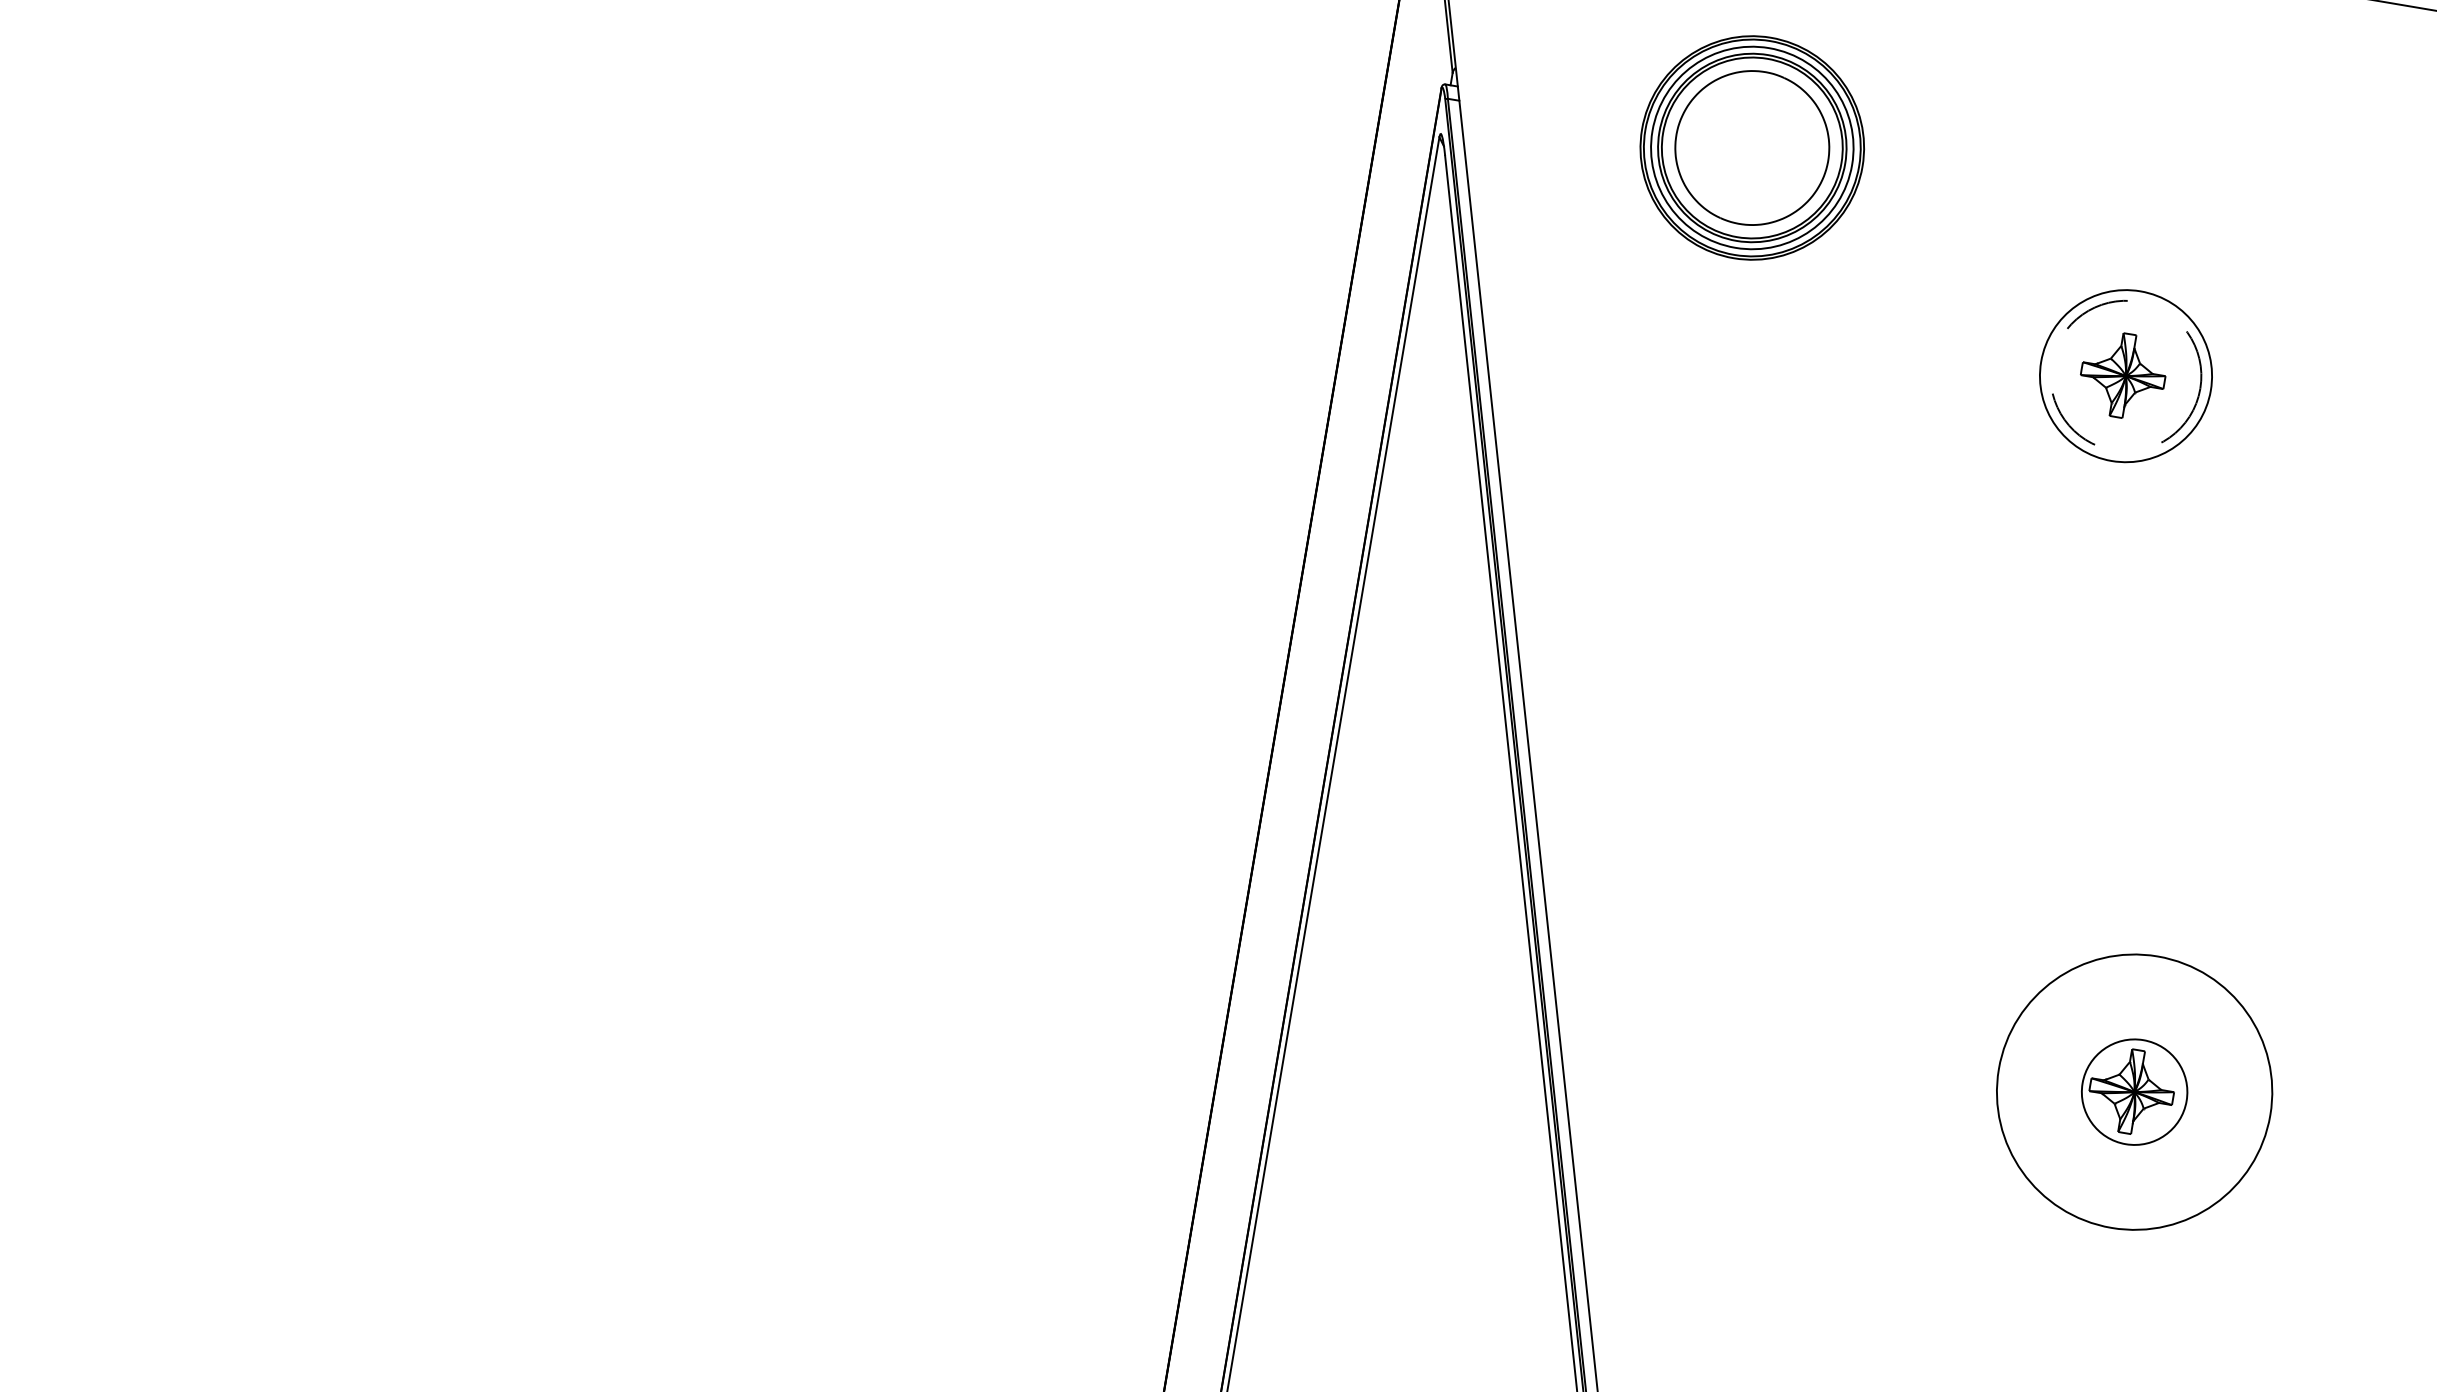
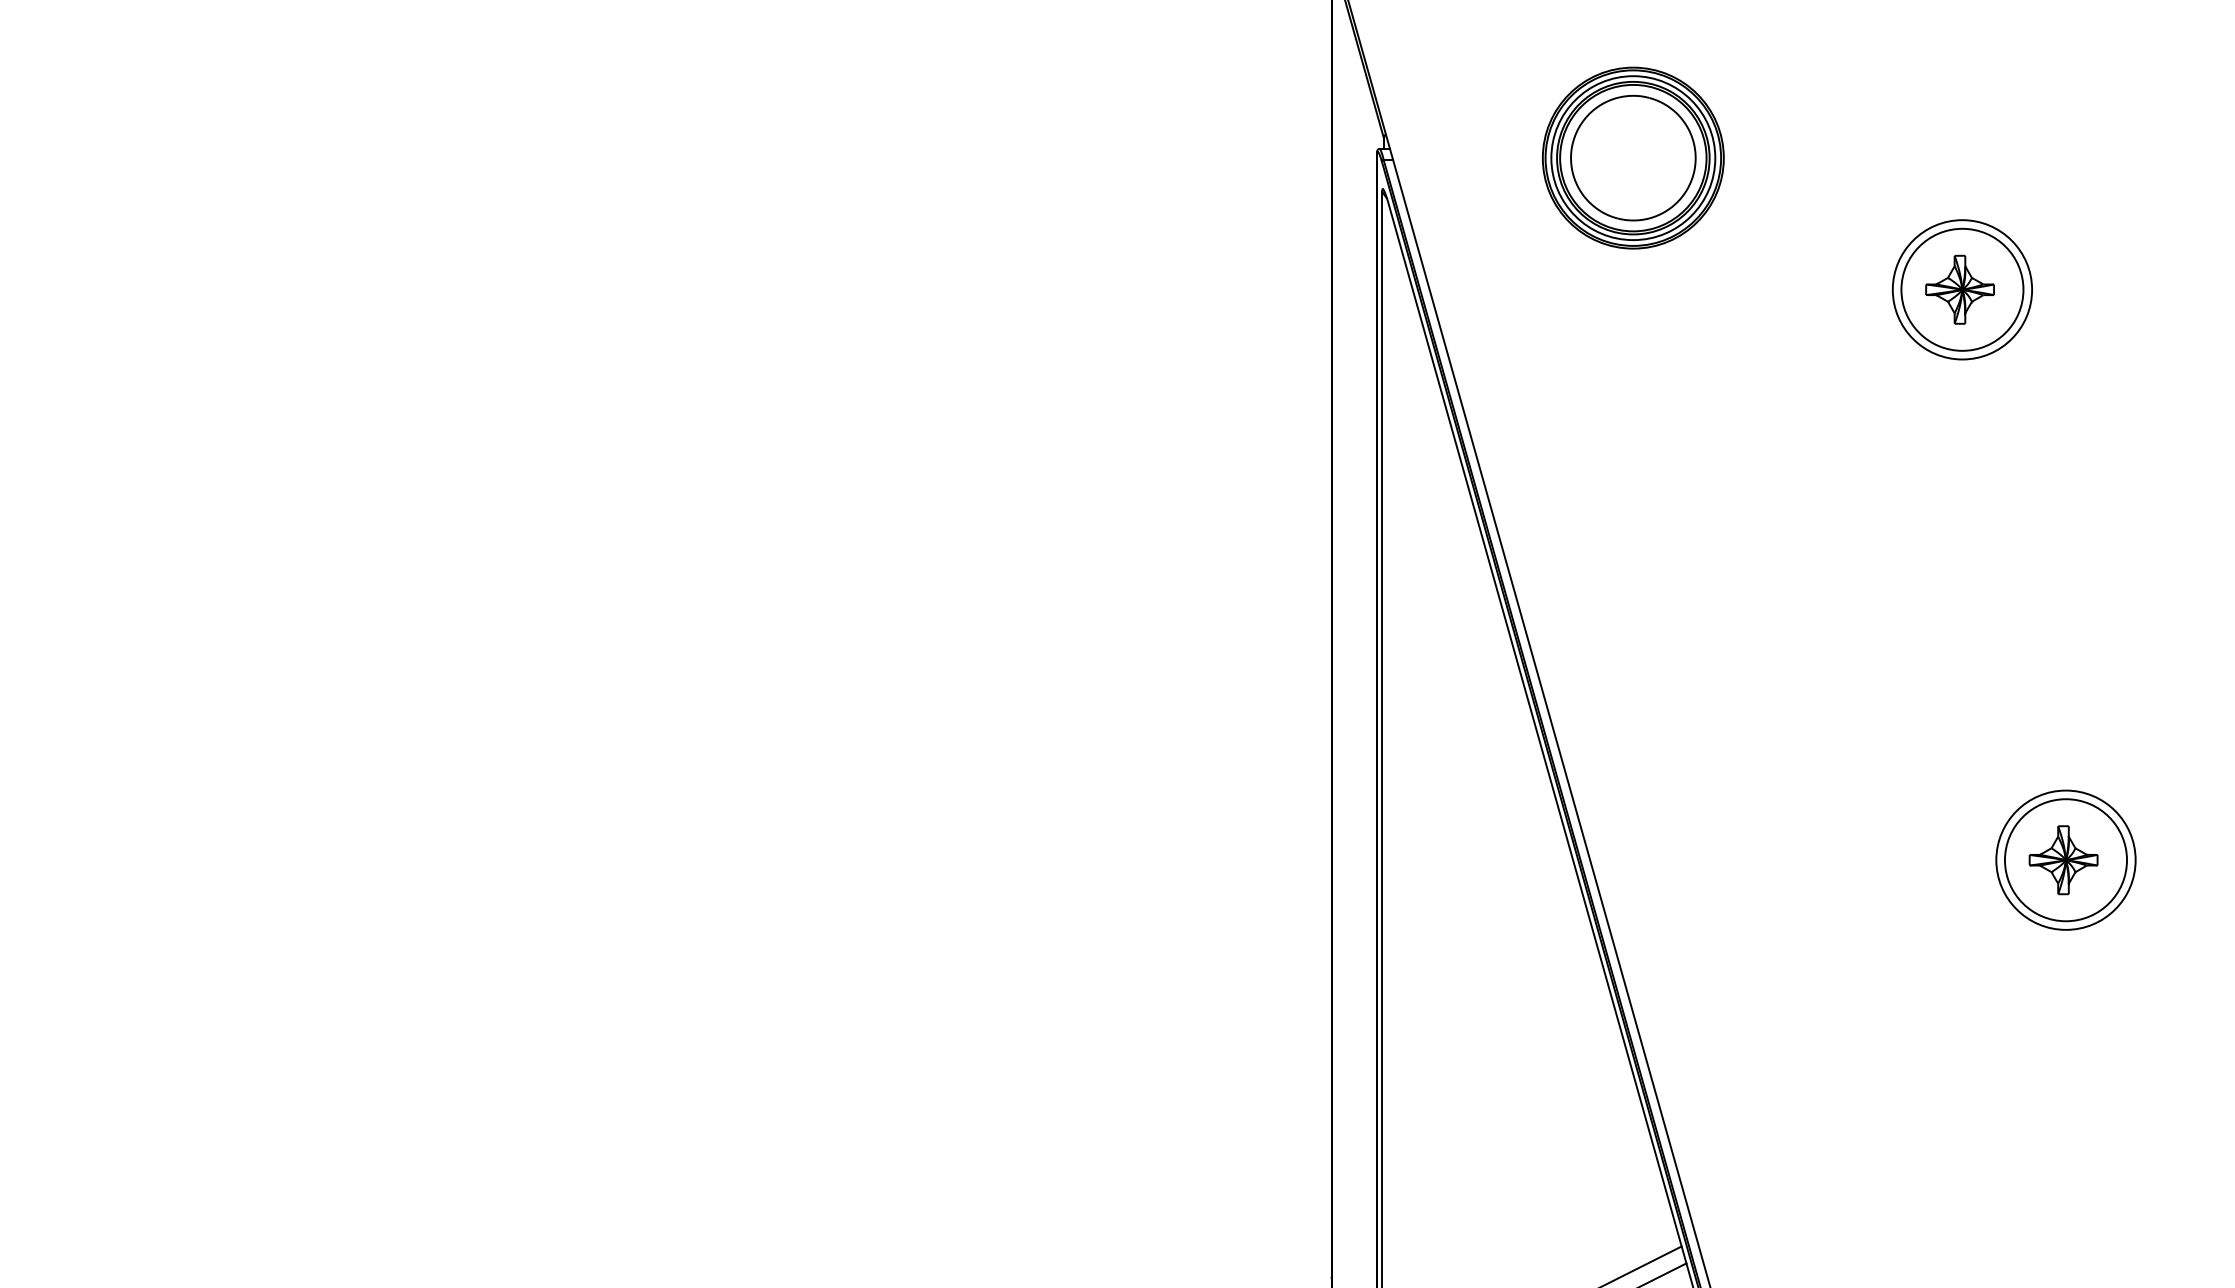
circle: (2126, 375) -> (1962, 289), dashed -> solid
circle: (2134, 1091) -> (2065, 859), size x0.62
circle: (2133, 1092) -> (2065, 860), size x1.43

